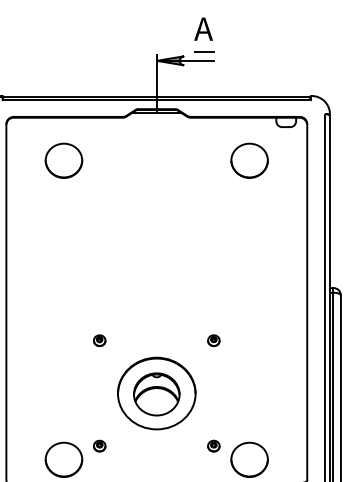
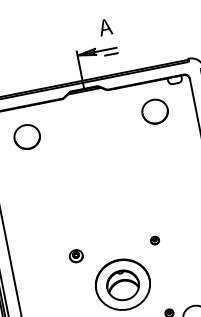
line: (204, 51) -> (111, 54), moved
part: (99, 340) -> (76, 256), size x1.6

